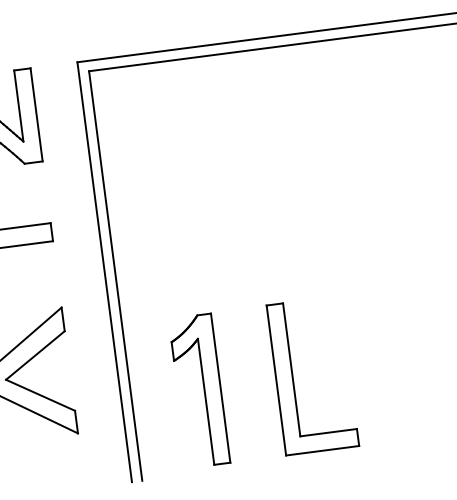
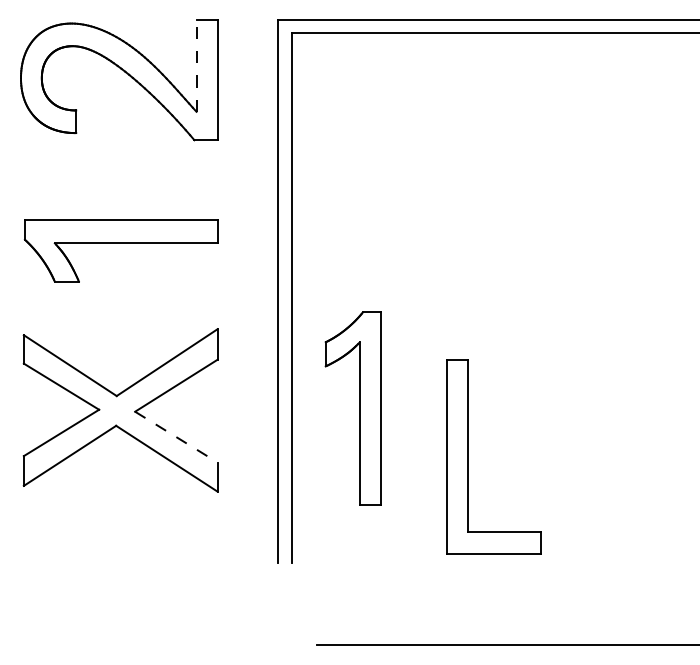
line: (18, 105) -> (196, 65), solid -> dashed
part: (293, 377) -> (468, 456), moved
part: (204, 390) -> (359, 408), moved
line: (40, 395) -> (176, 437), solid -> dashed

